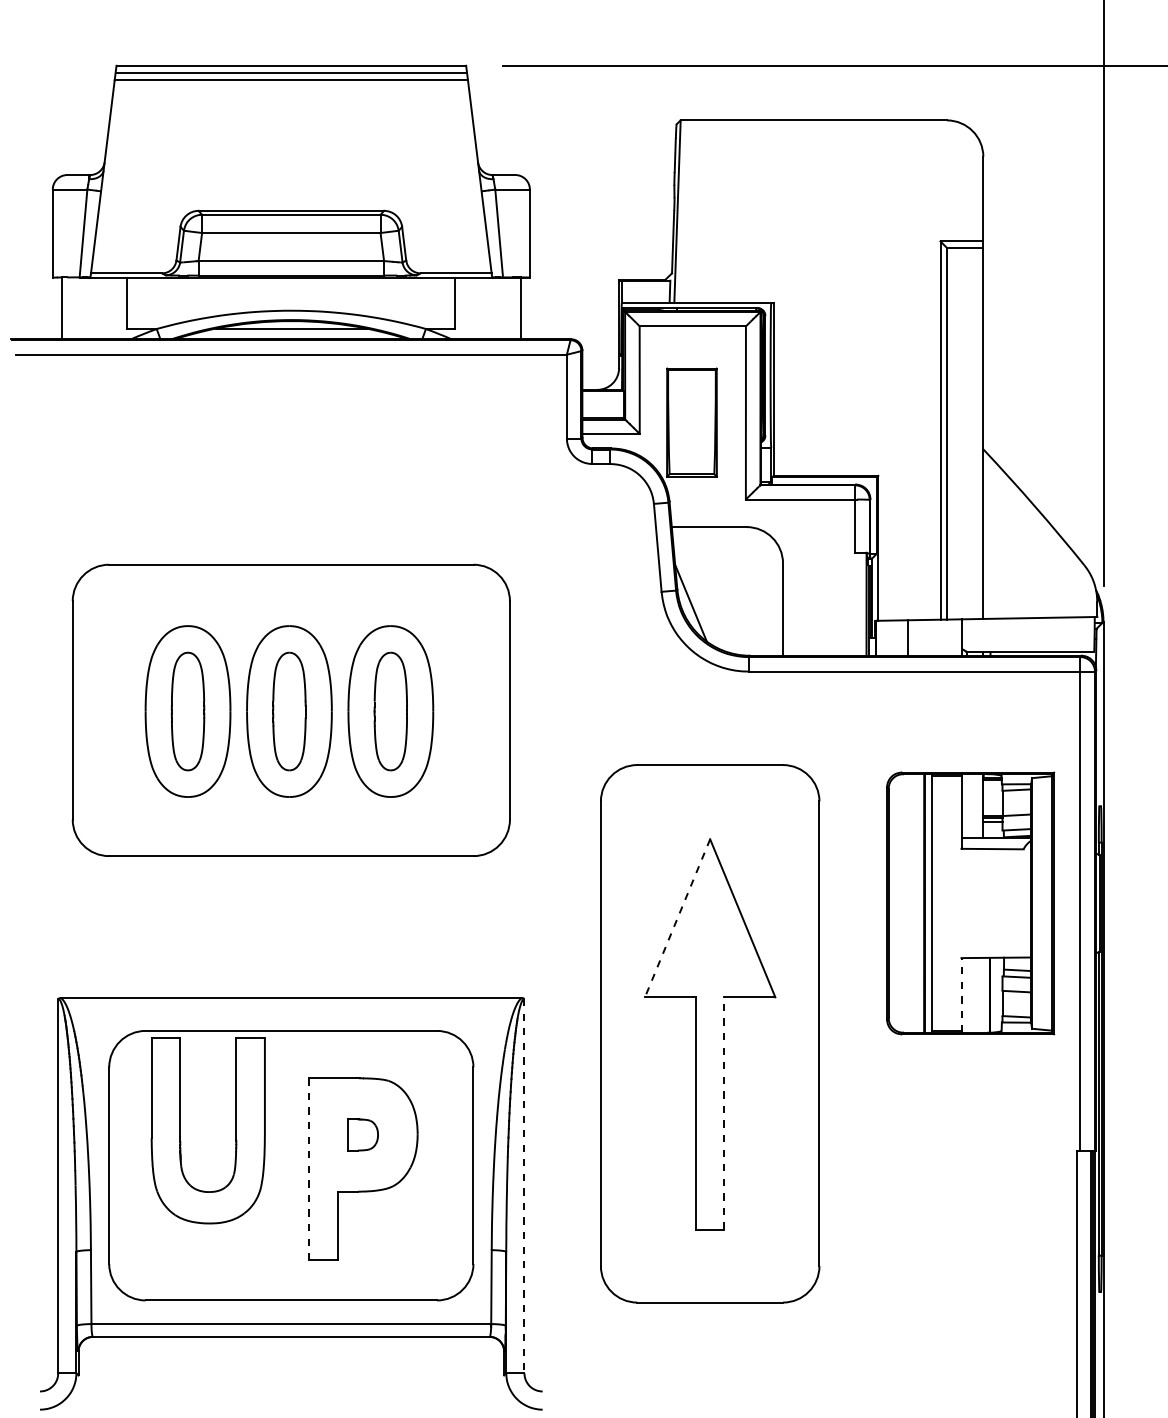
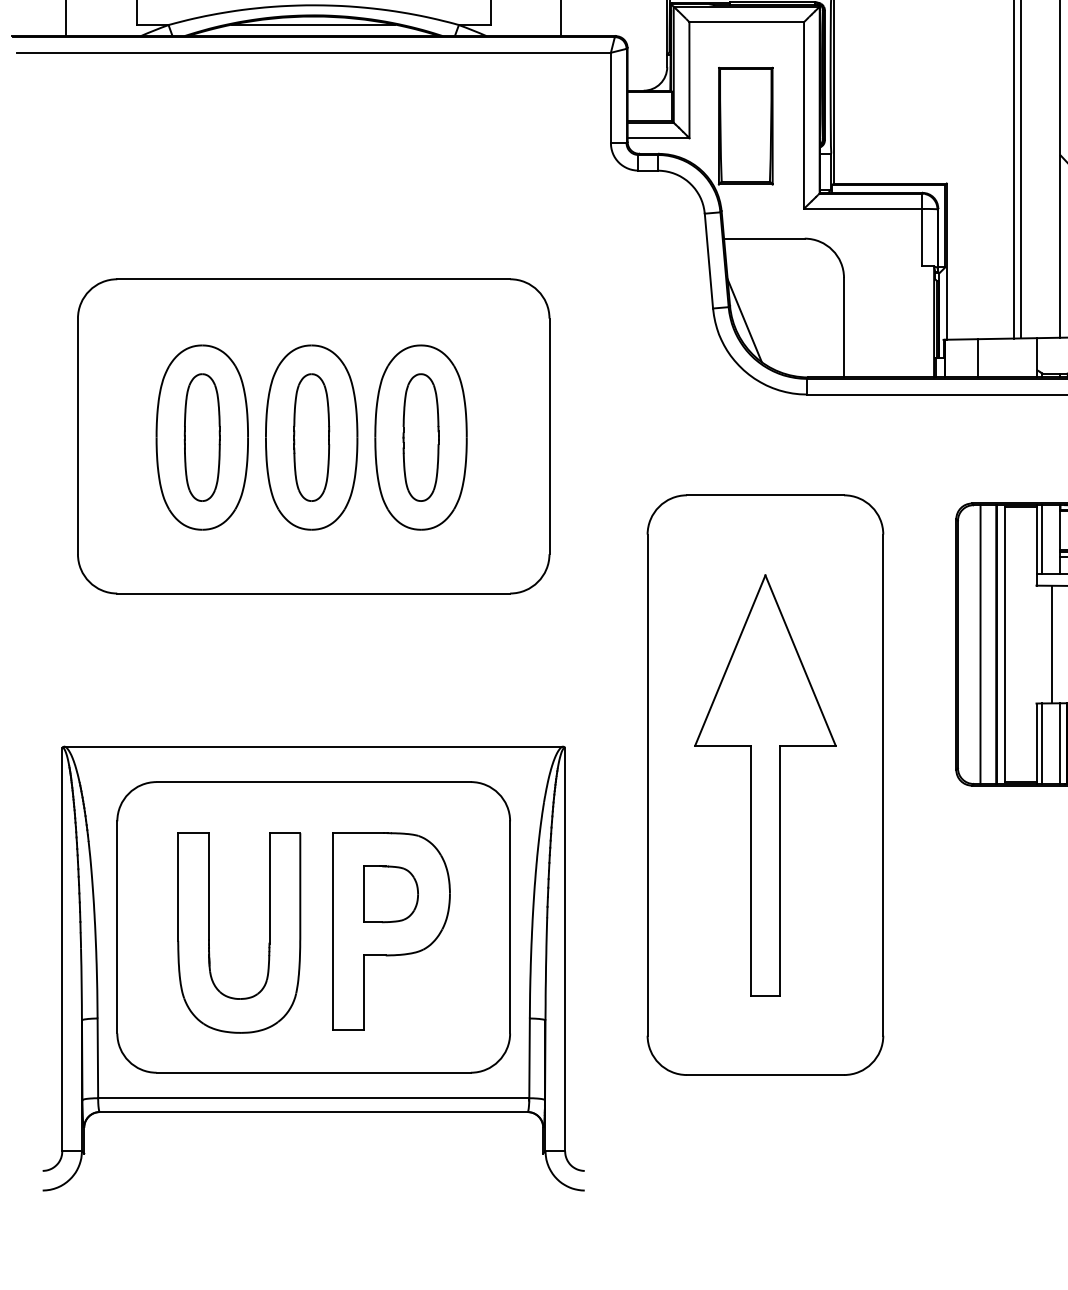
line: (966, 805) -> (1041, 538), added
line: (975, 902) -> (1051, 643), added
line: (909, 903) -> (980, 644), added
line: (677, 918) -> (730, 660), dashed -> solid
line: (961, 994) -> (1036, 742), dashed -> solid
line: (983, 994) -> (1060, 742), added
line: (966, 995) -> (1041, 743), added
line: (724, 1113) -> (780, 871), dashed -> solid
part: (180, 1130) -> (209, 932), moved
part: (362, 1134) -> (390, 893), size x1.67
line: (308, 1169) -> (332, 931), dashed -> solid
line: (524, 1186) -> (565, 949), dashed -> solid

